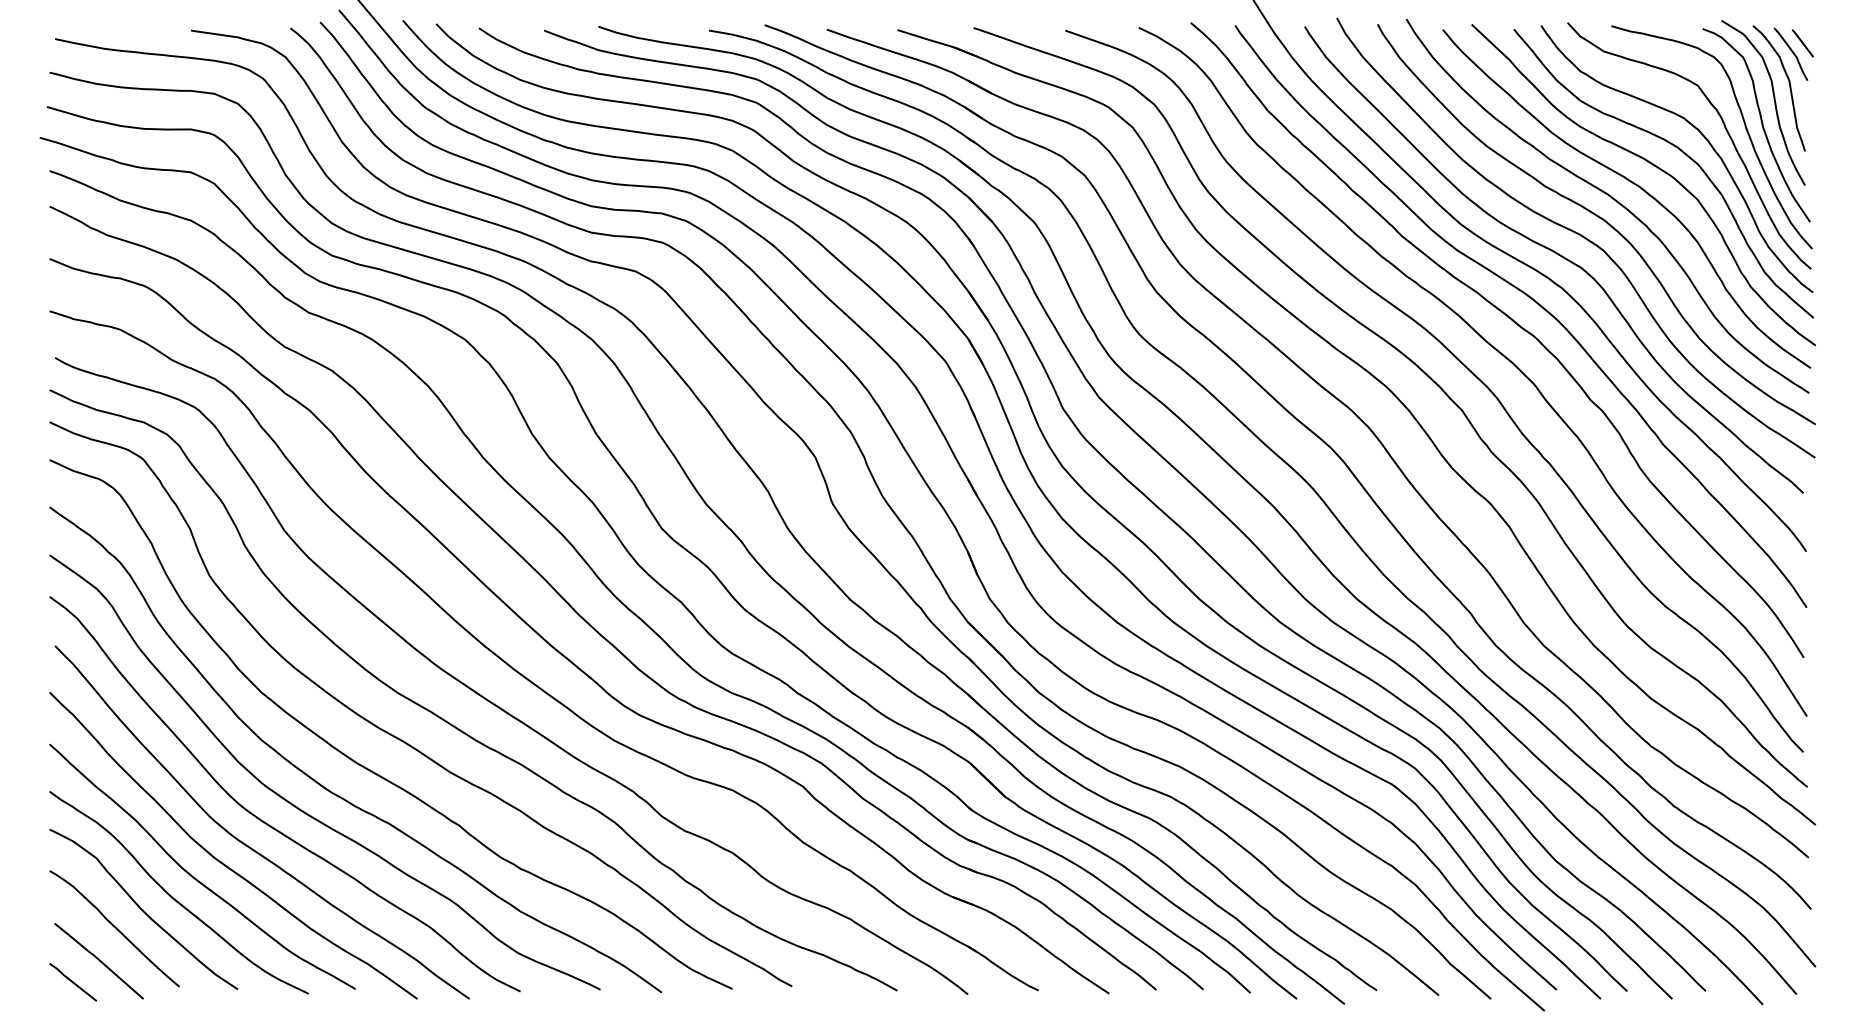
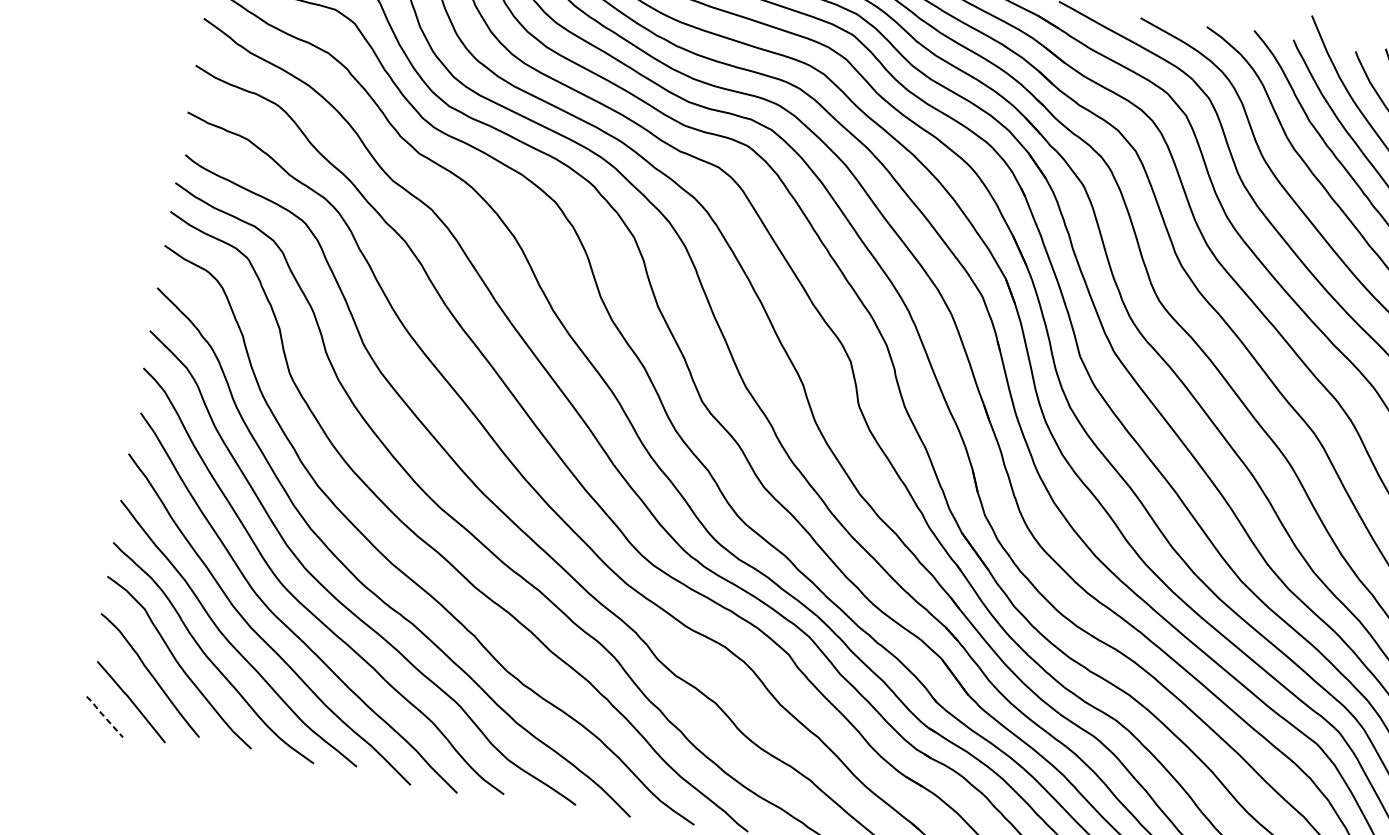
line: (72, 981) -> (104, 716), solid -> dashed

